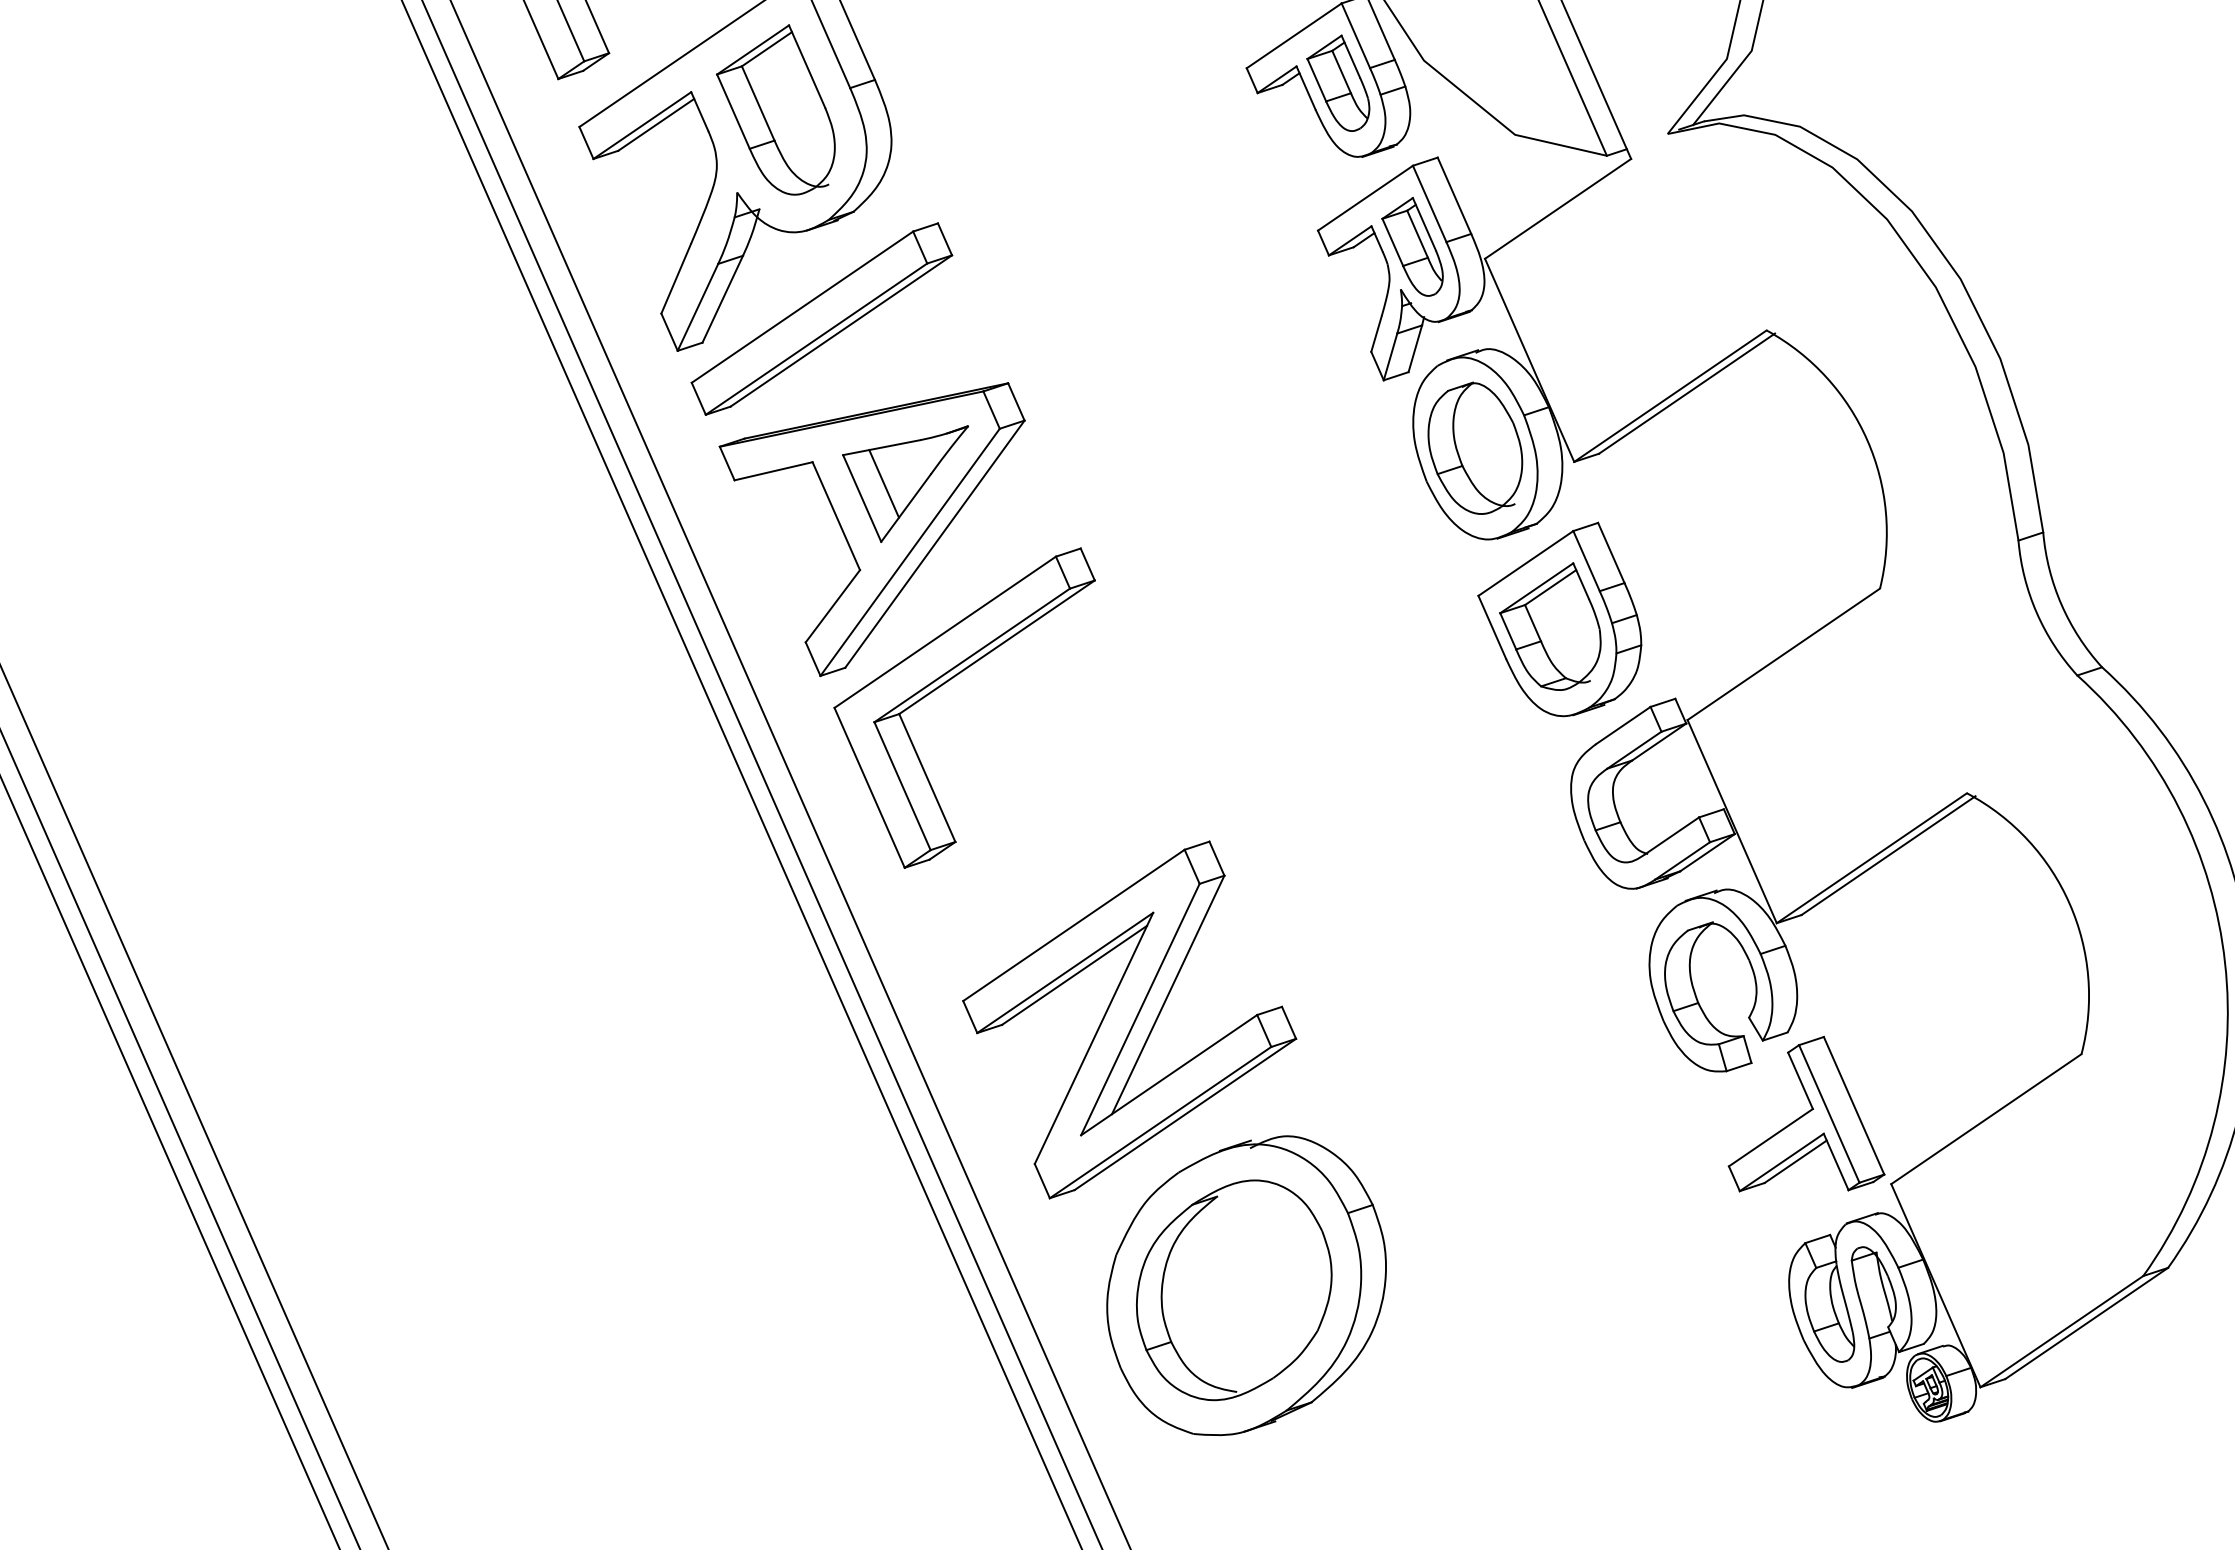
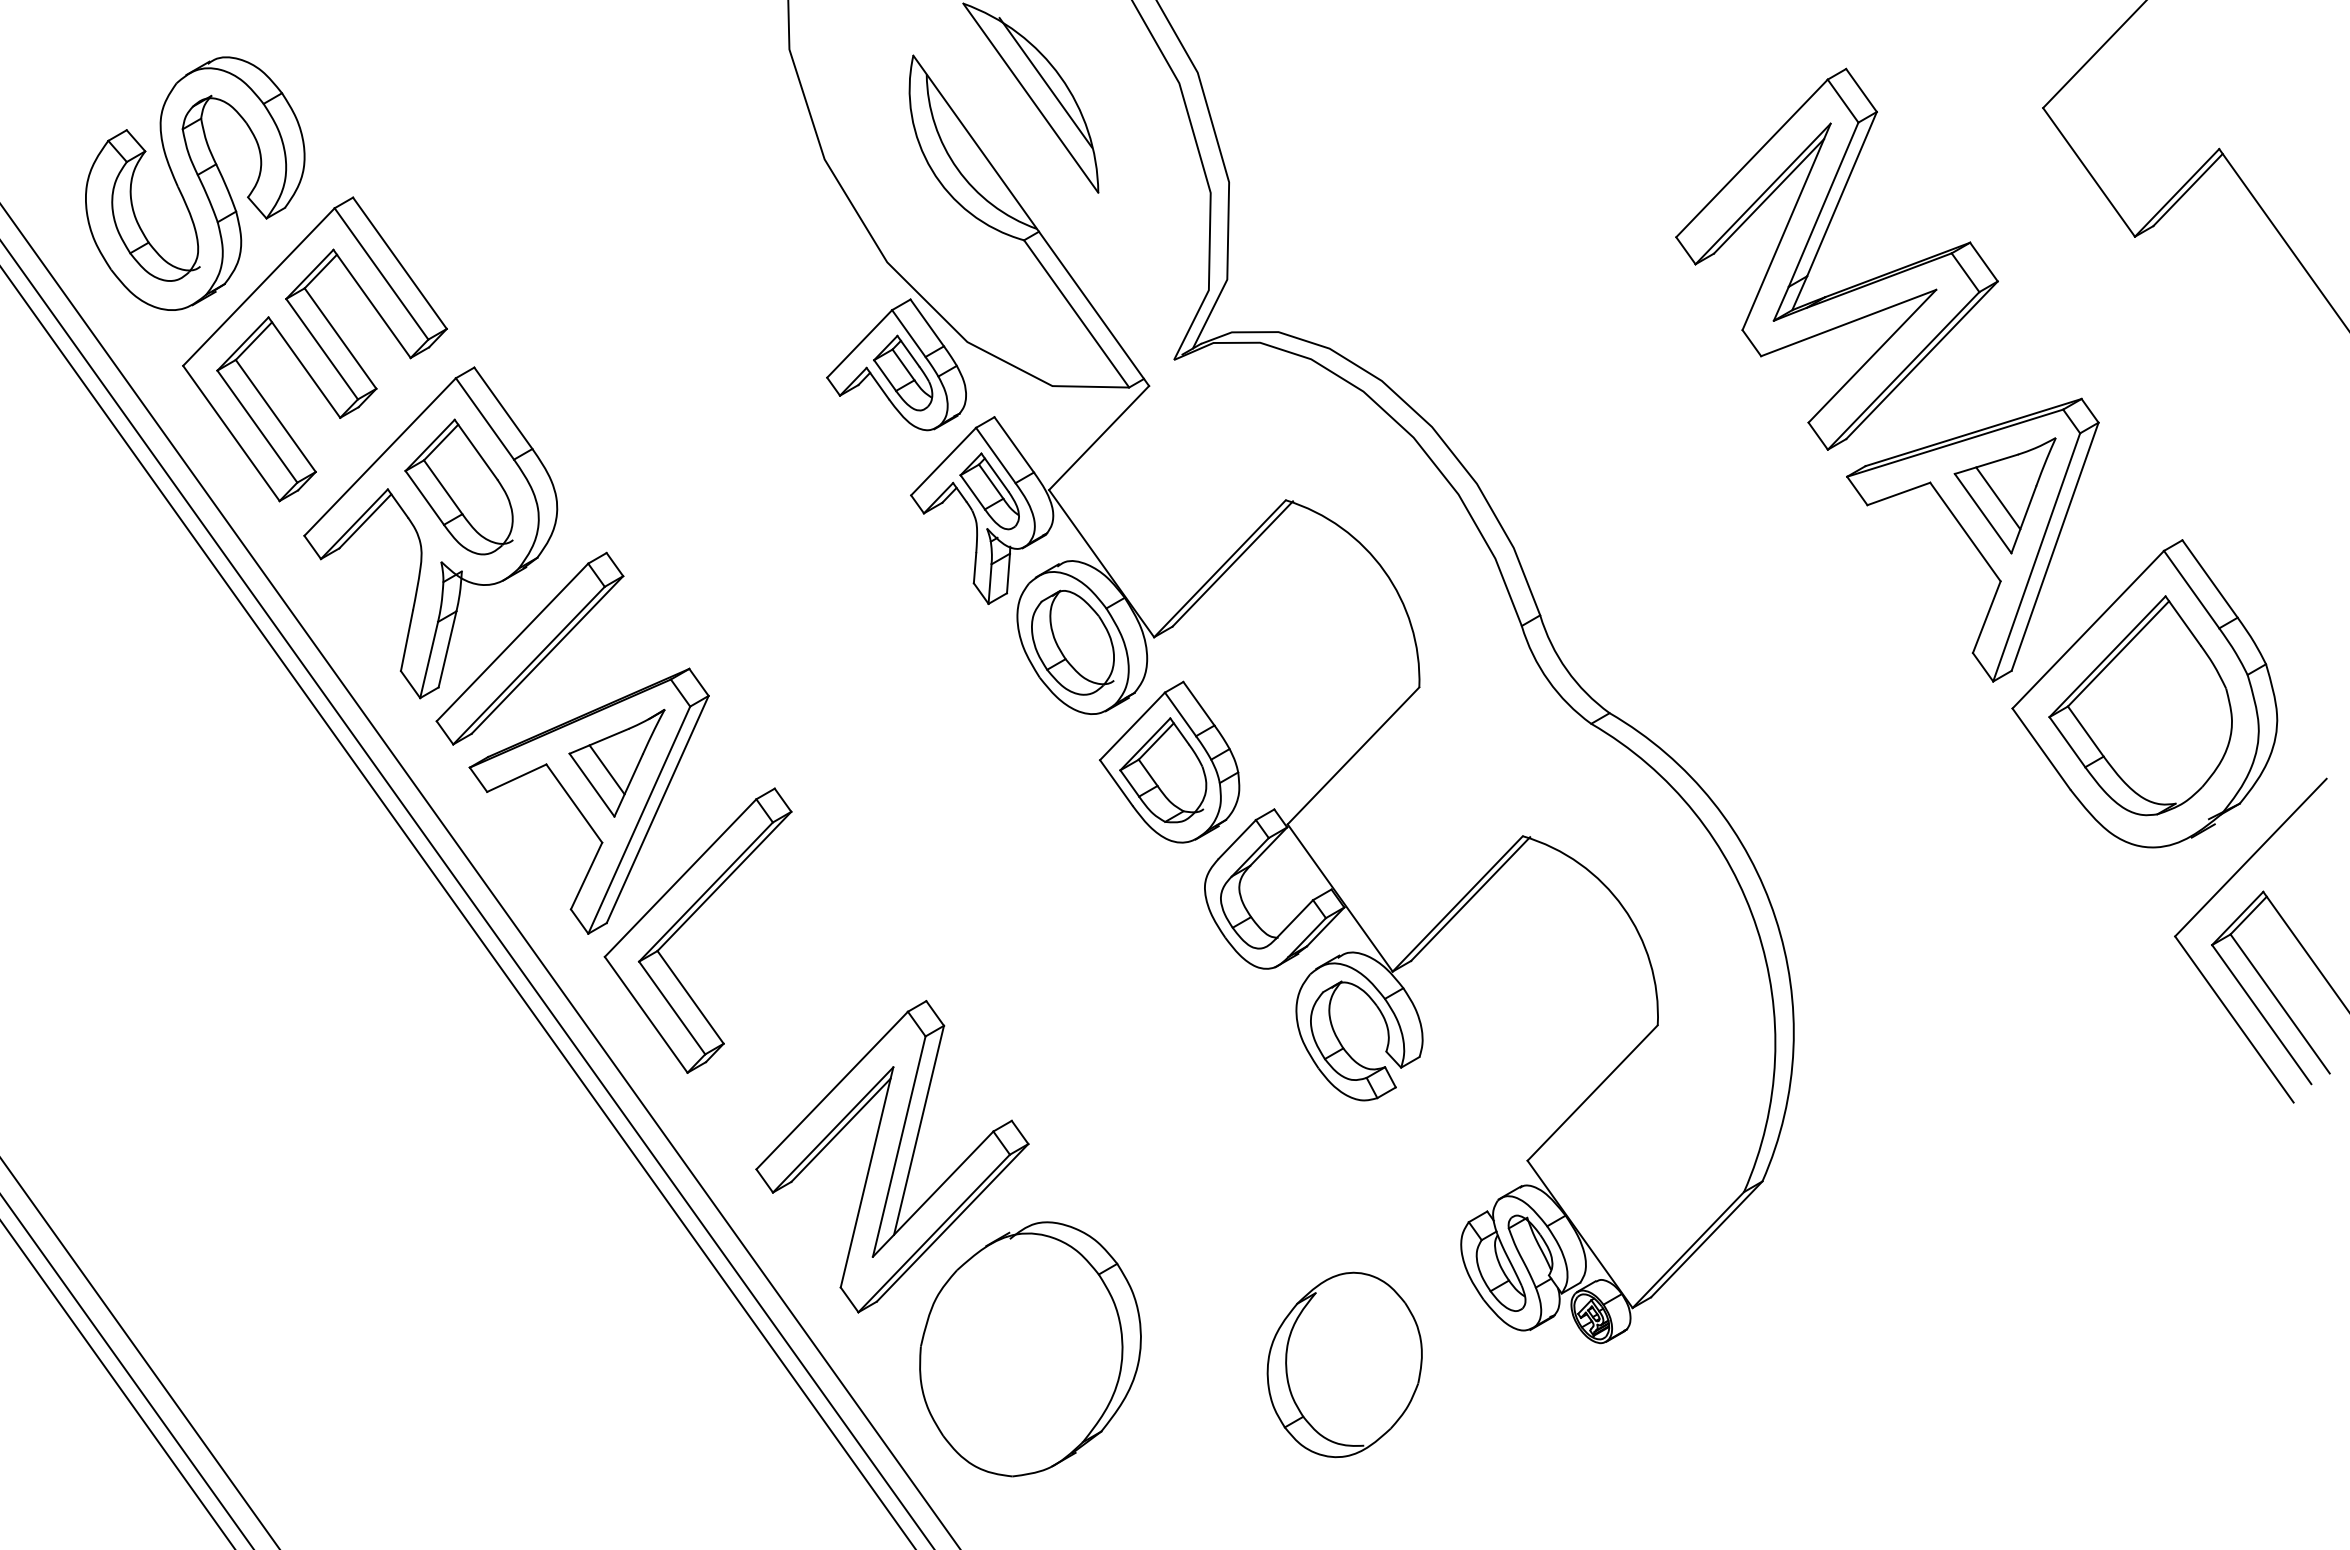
part: (1816, 1120) -> (1457, 1122), removed
part: (1233, 1289) -> (1344, 1364), moved

